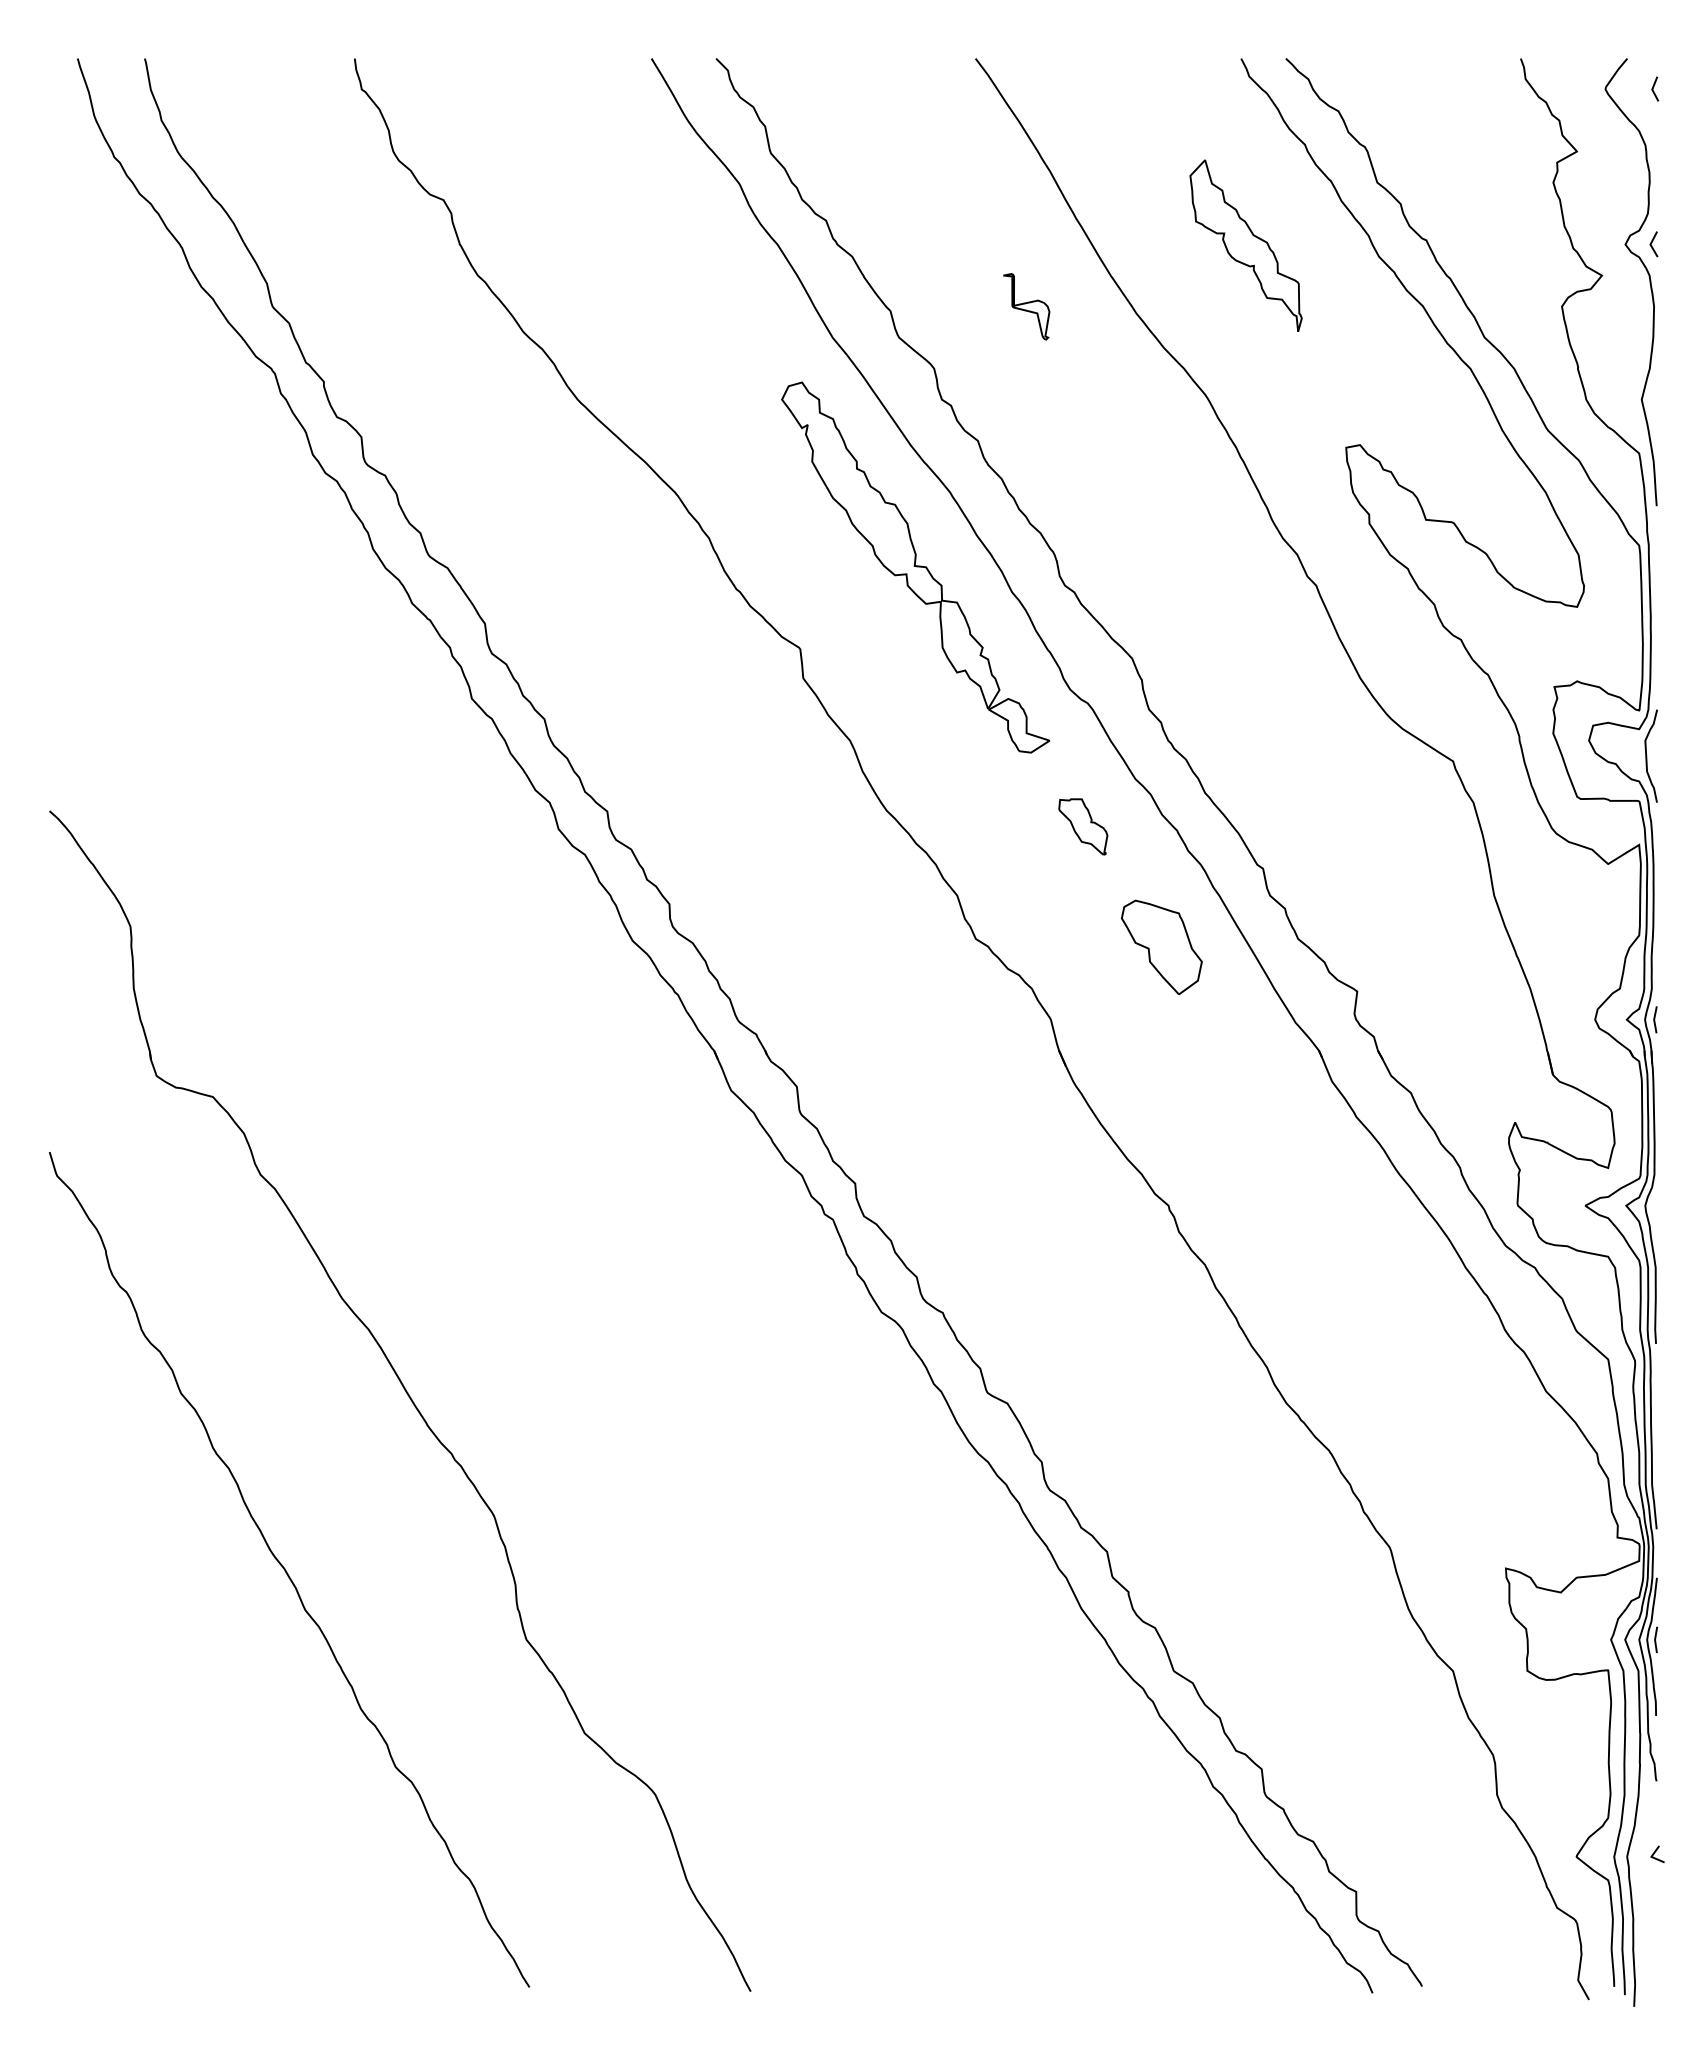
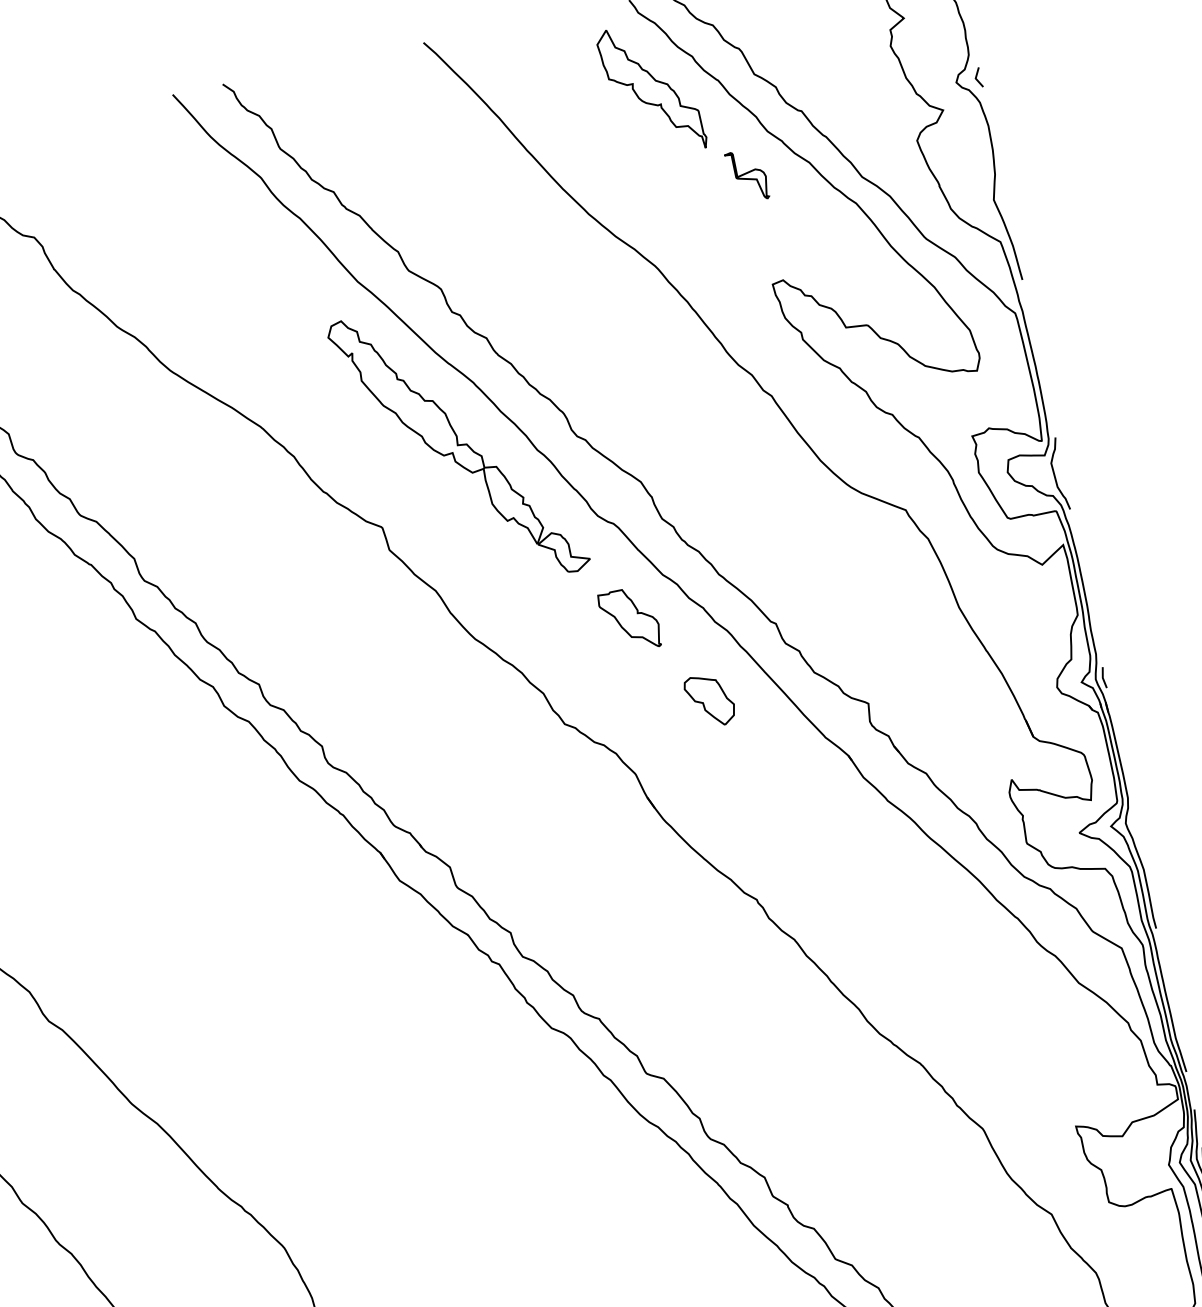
part: (1245, 245) -> (651, 89), moved
part: (1026, 306) -> (747, 175), moved
part: (1083, 826) -> (630, 619), size x1.43
part: (1161, 947) -> (709, 701), size x0.71

